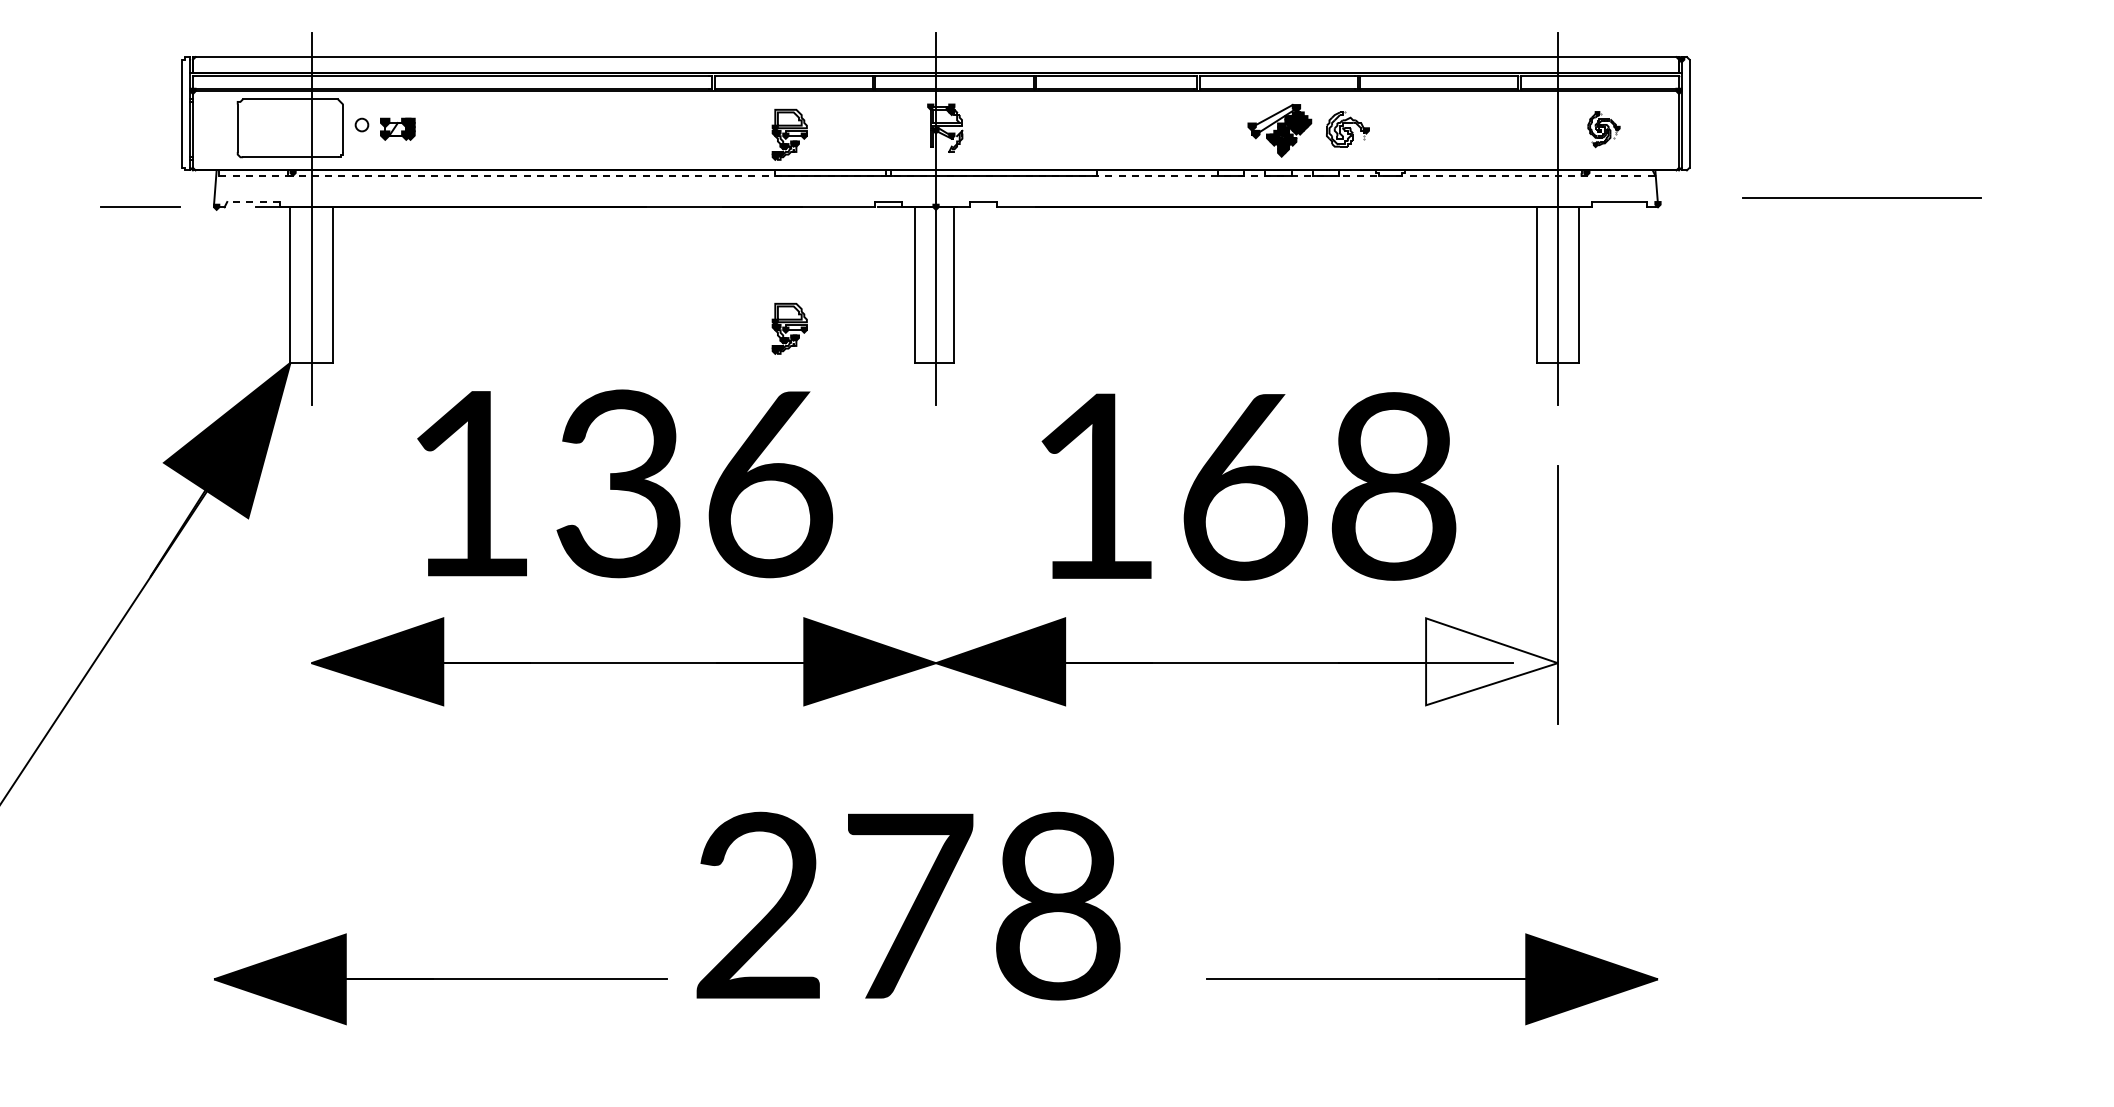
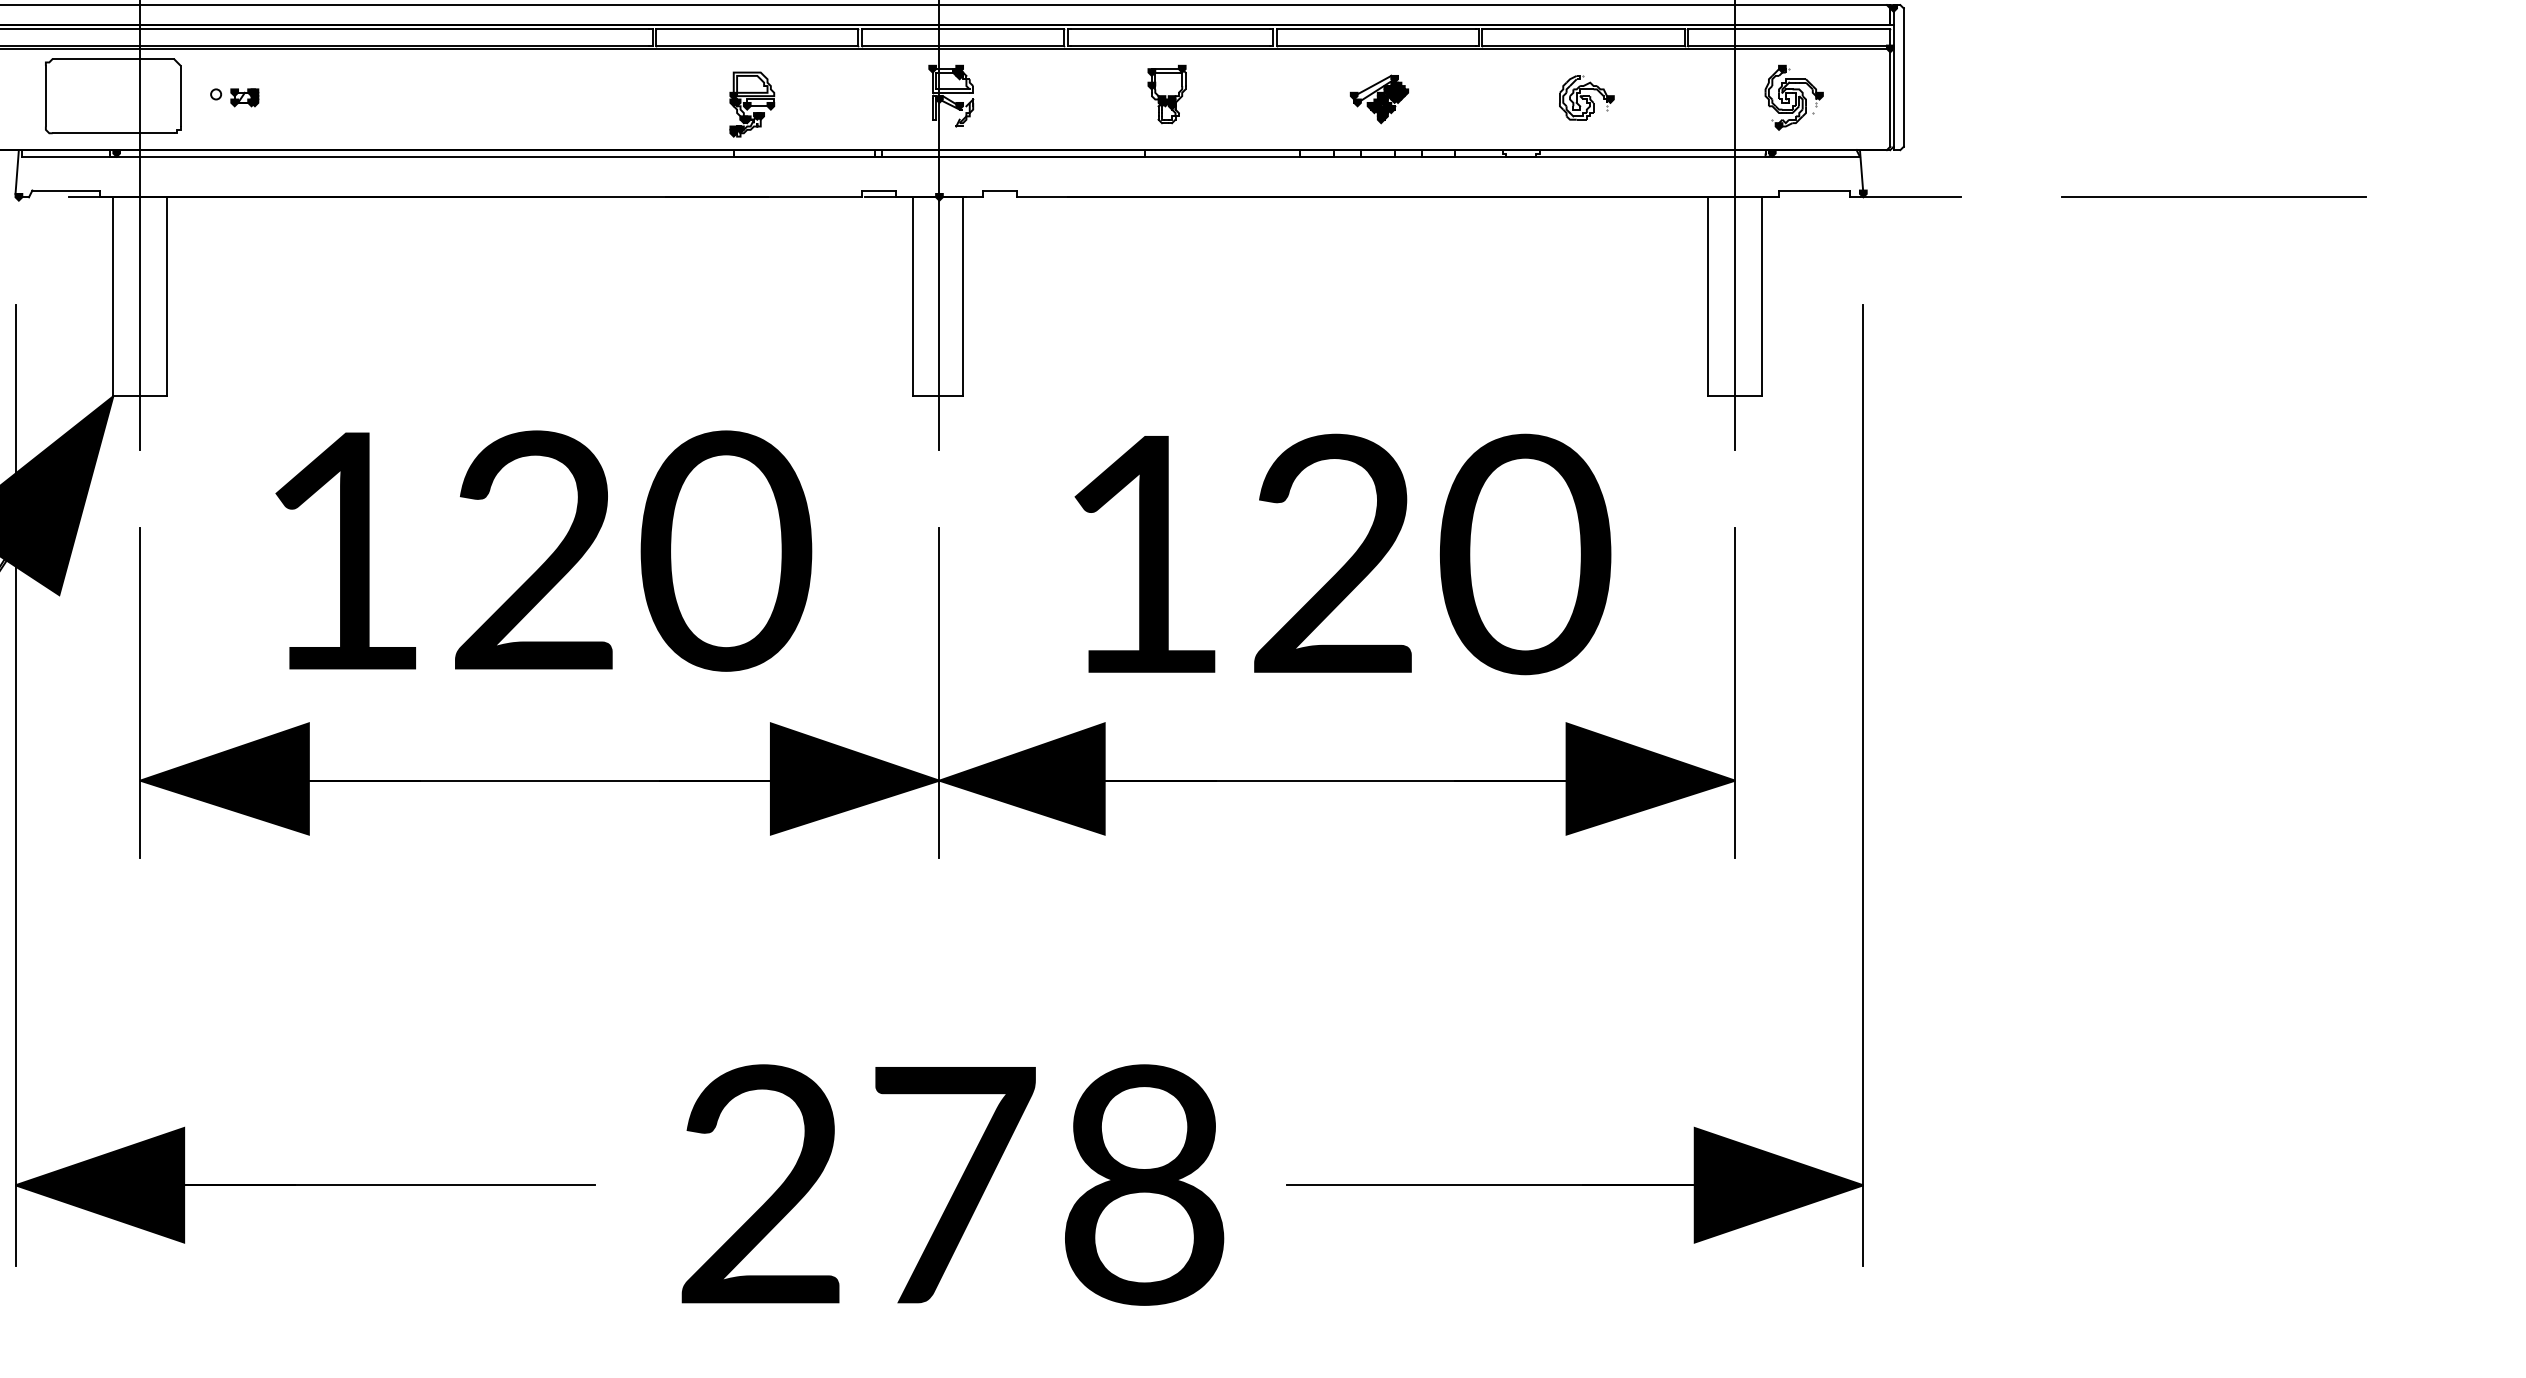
part: (1113, 126) -> (1166, 93), added
part: (385, 129) -> (234, 97), size x0.62
part: (1347, 129) -> (1586, 97), moved
part: (1603, 129) -> (1793, 97), size x1.43
part: (1279, 130) -> (1378, 99), size x0.71
line: (937, 175) -> (941, 156), dashed -> solid
line: (1861, 197) -> (2213, 196), moved
line: (253, 202) -> (66, 191), dashed -> solid
line: (1696, 207) -> (1912, 197), added
part: (789, 328) -> (751, 352), removed
text: (696, 483) -> (632, 550), 136 -> 120
text: (1321, 486) -> (1432, 554), 168 -> 120
line: (311, 594) -> (140, 692), added
line: (936, 594) -> (940, 692), added
fill: (1491, 661) -> (1650, 778), added
line: (214, 666) -> (16, 784), added
line: (1658, 666) -> (1863, 784), added
text: (908, 905) -> (952, 1184), moved

